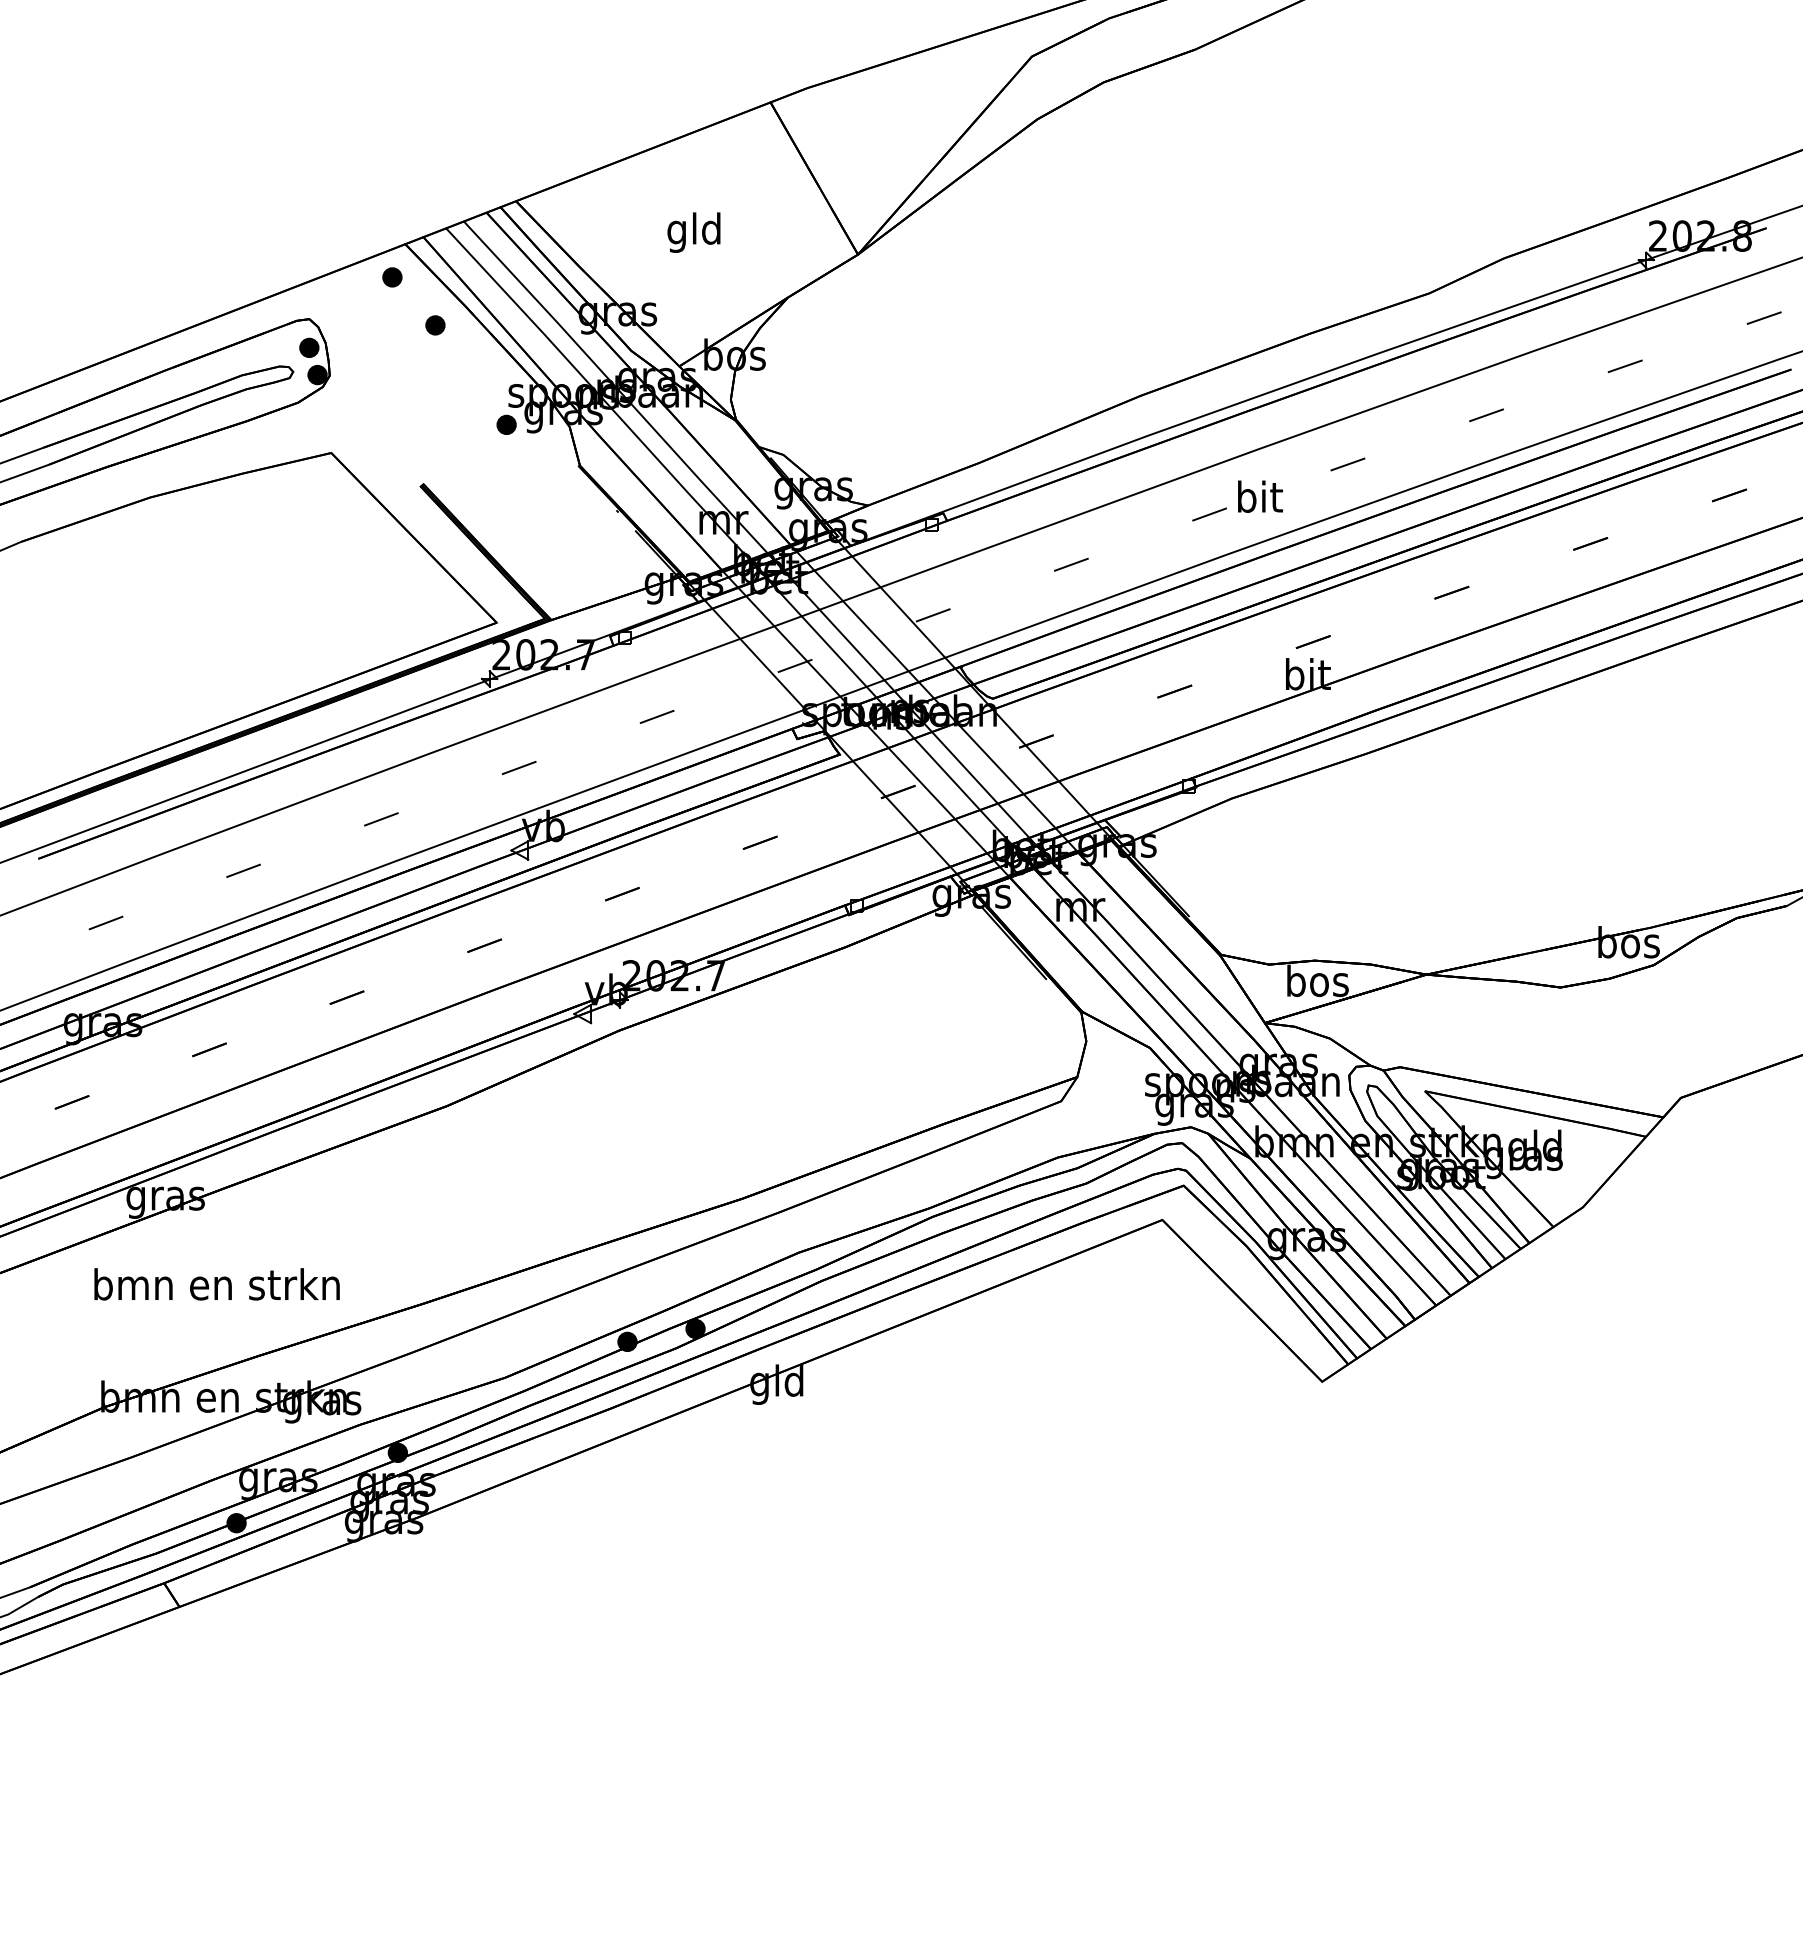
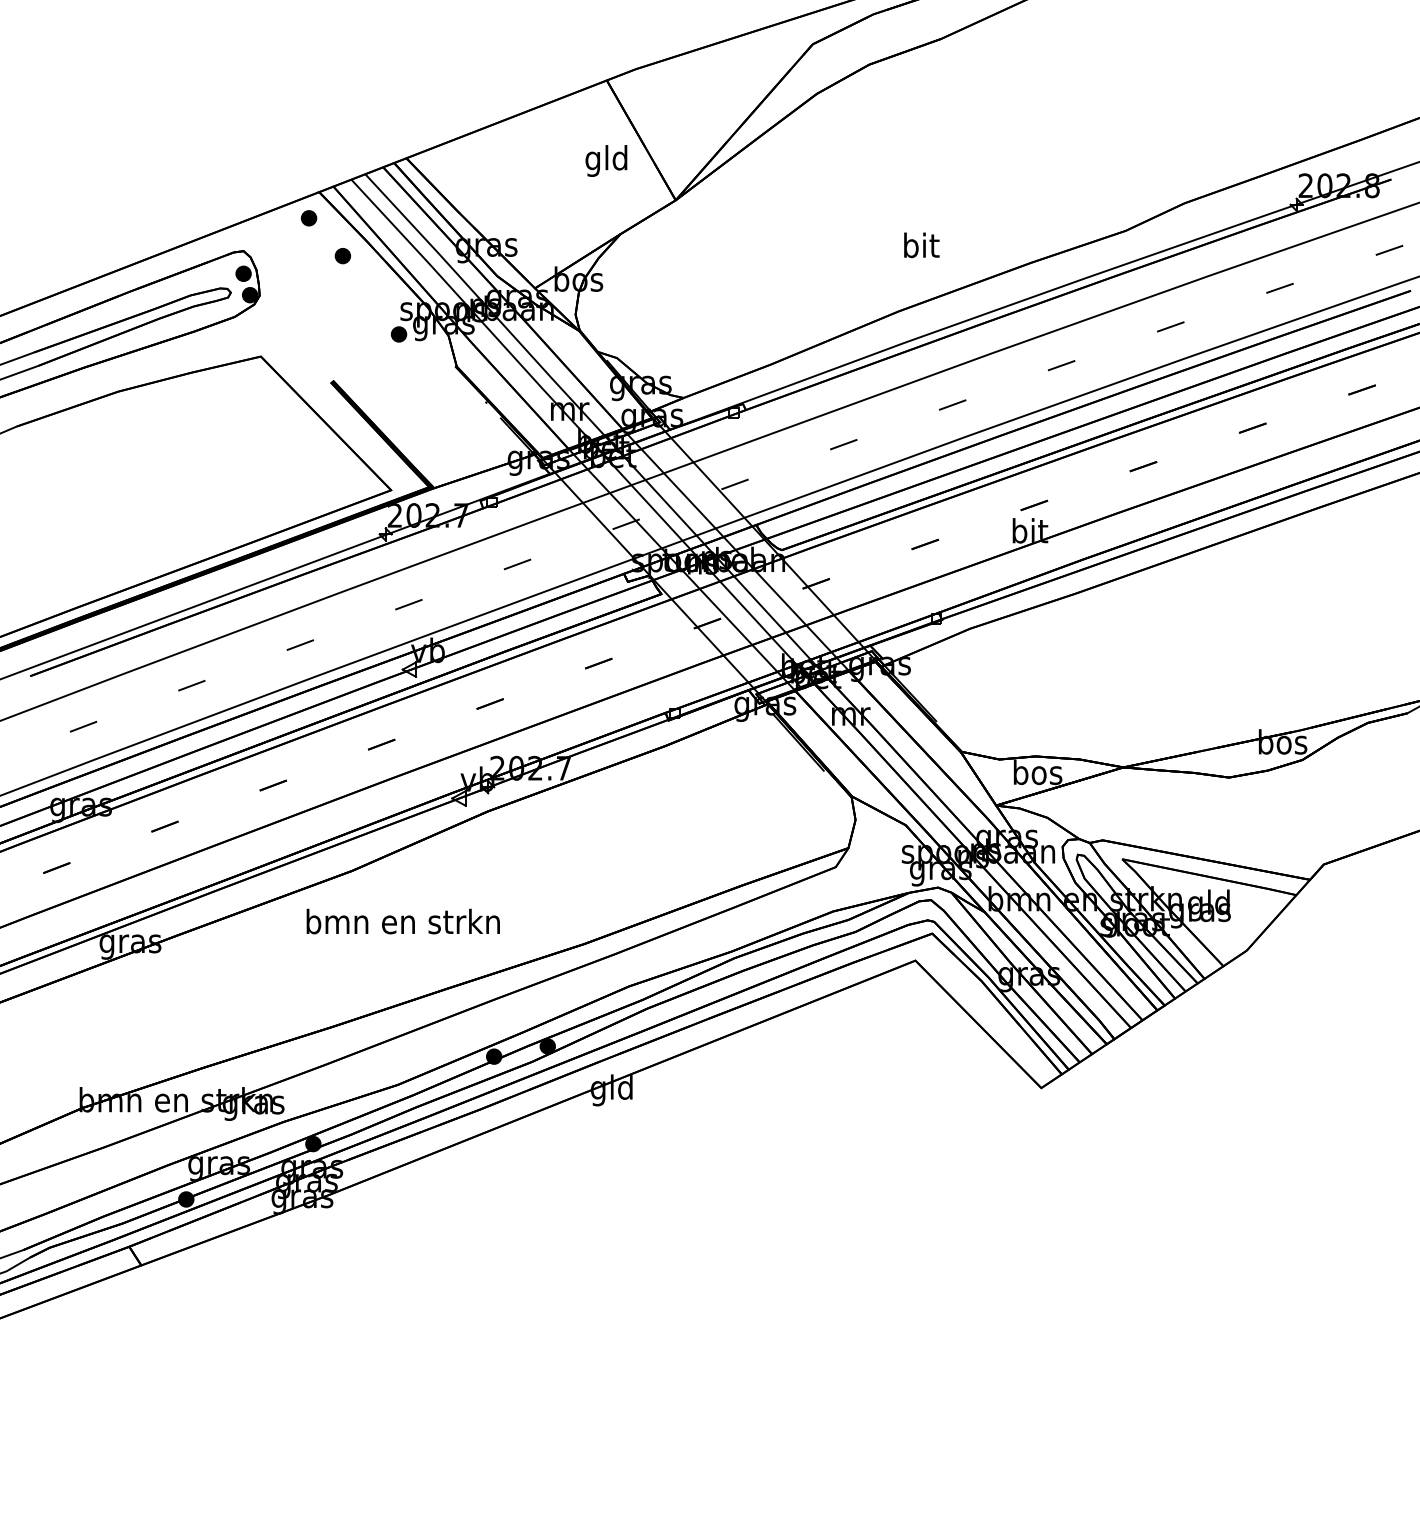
text: (693, 232) -> (606, 160), moved
text: (1260, 496) -> (921, 245), moved
text: (216, 1284) -> (402, 921), moved

